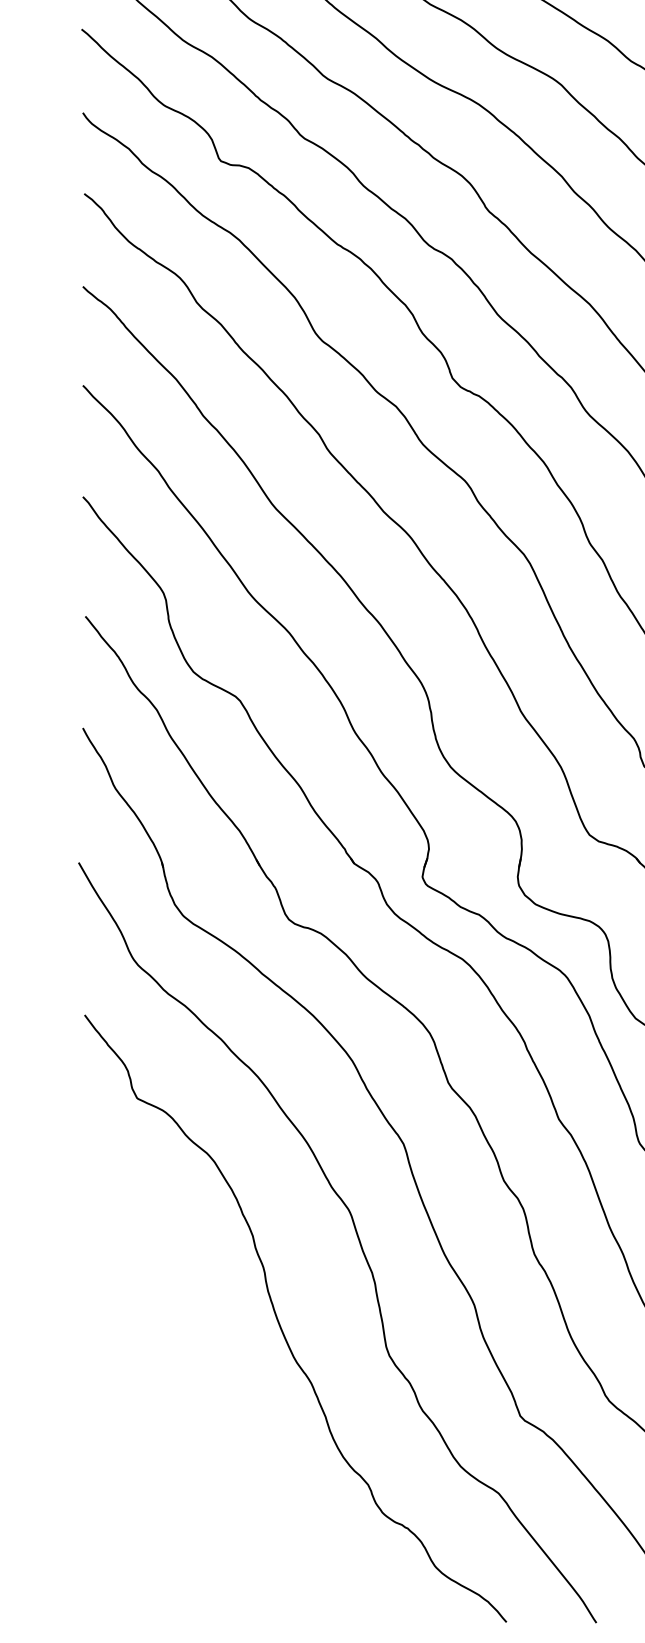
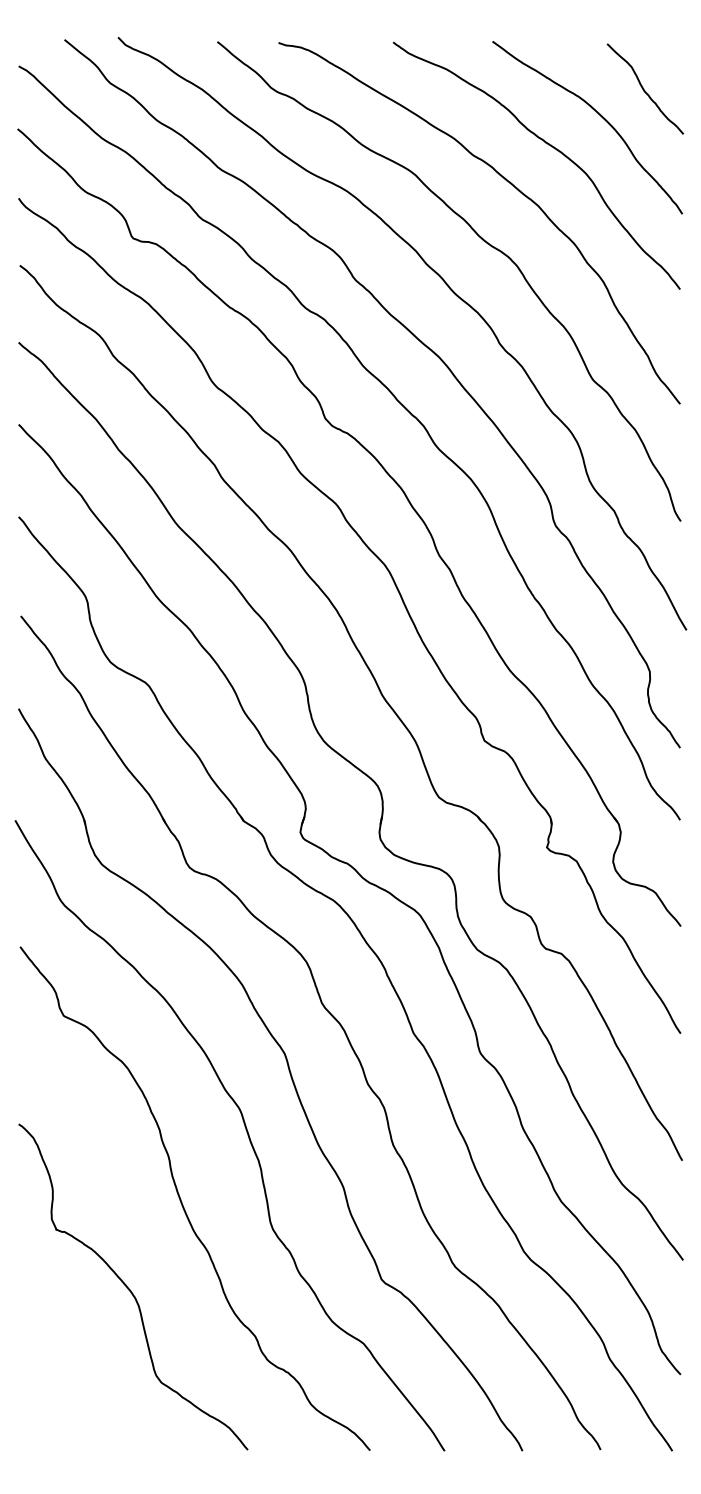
curve: (217, 1428) -> (130, 1289), added

